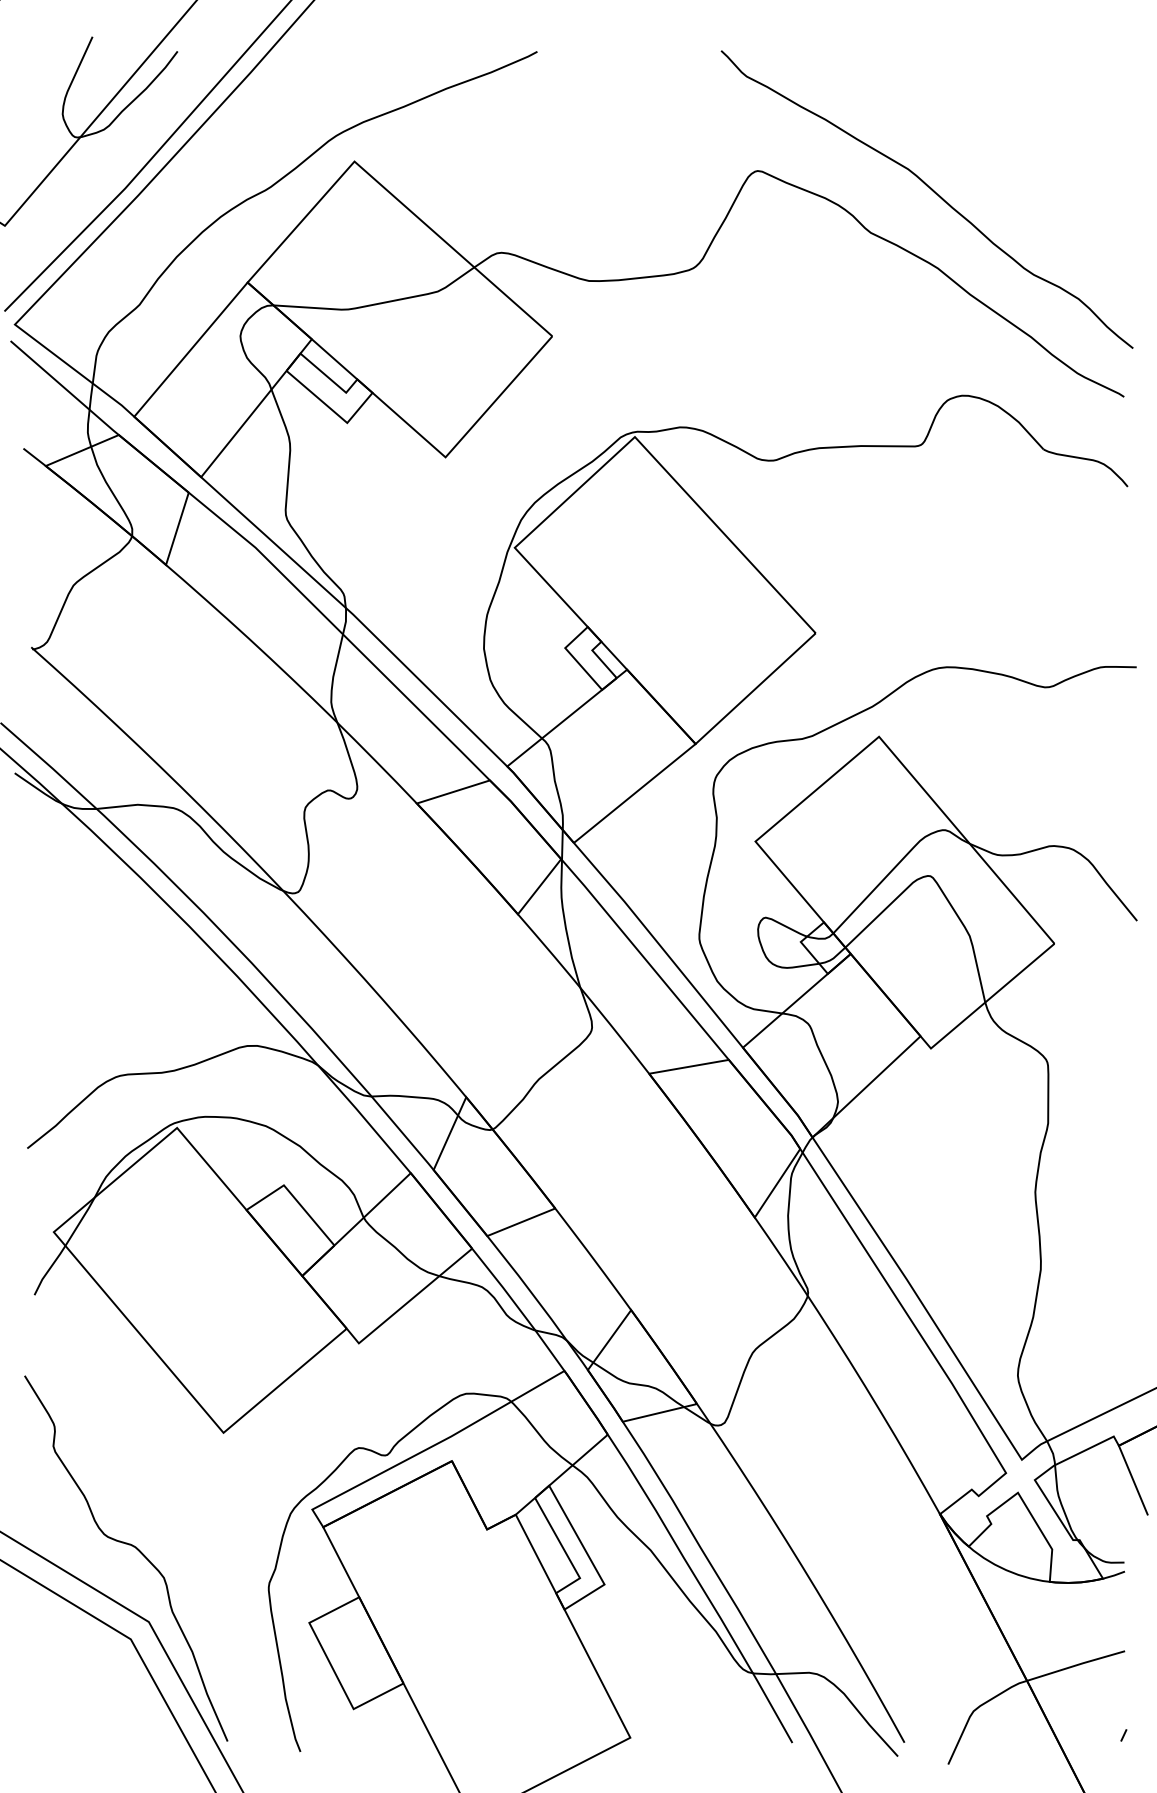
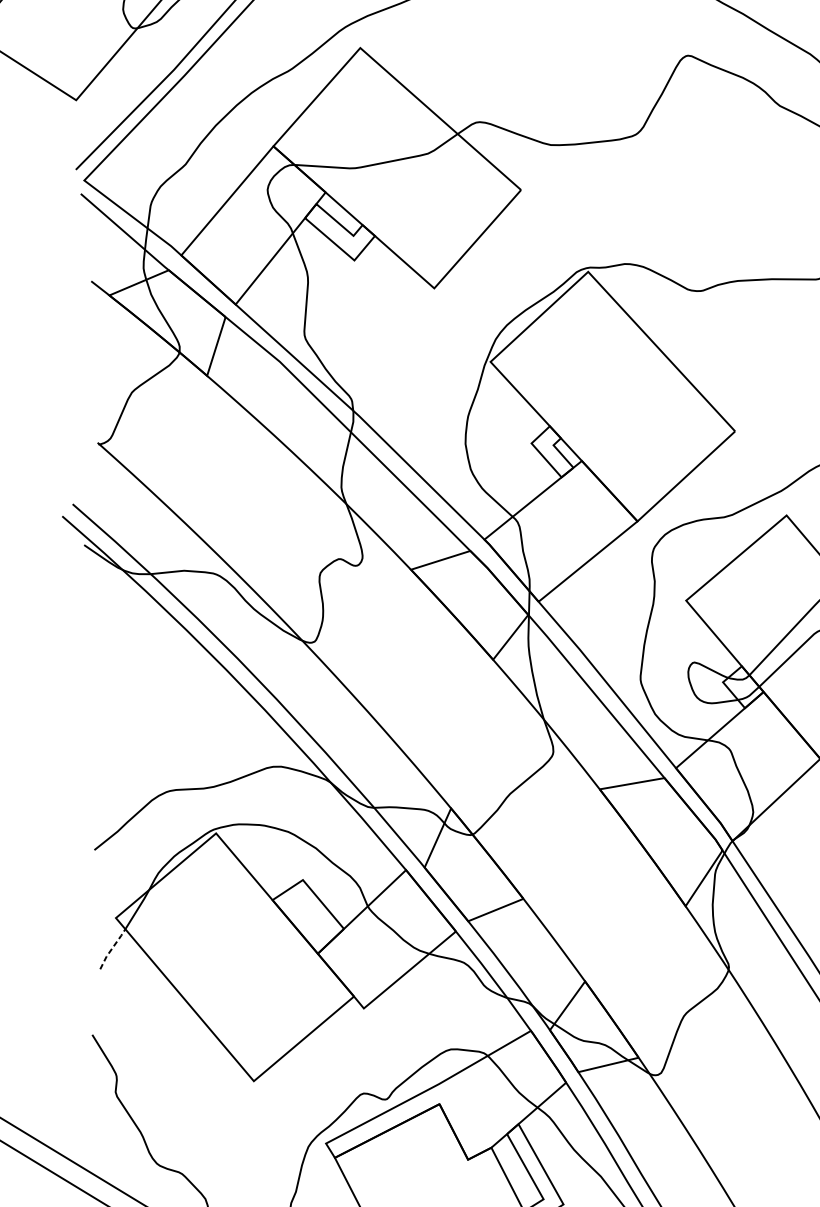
line: (49, 1269) -> (112, 948), solid -> dashed

